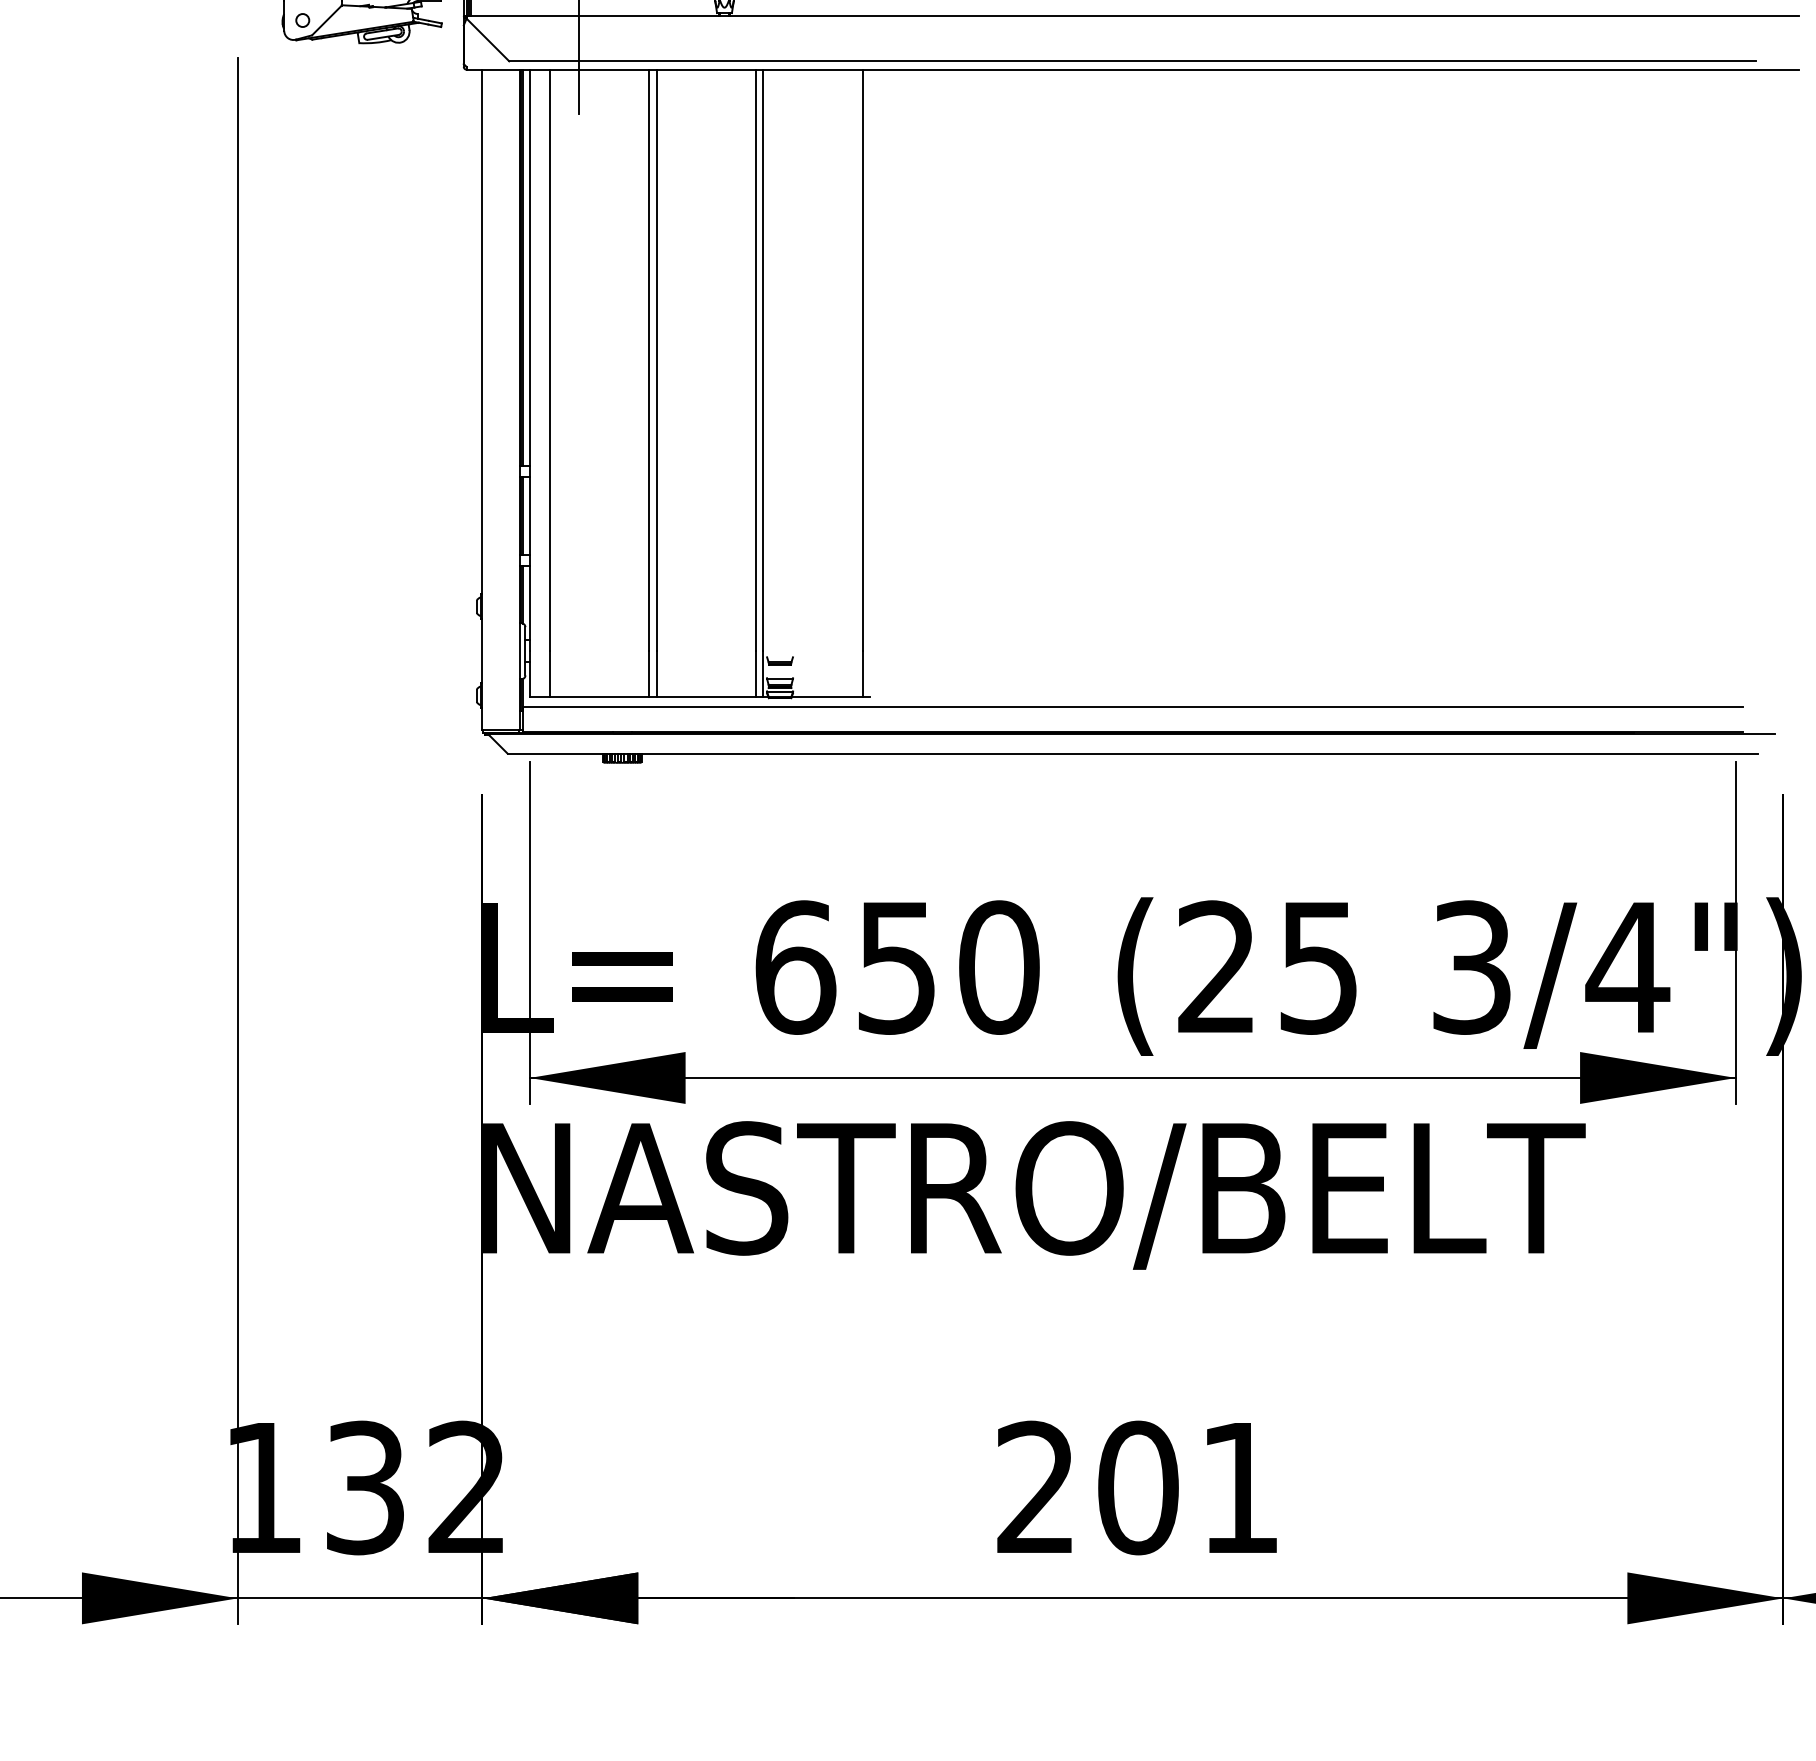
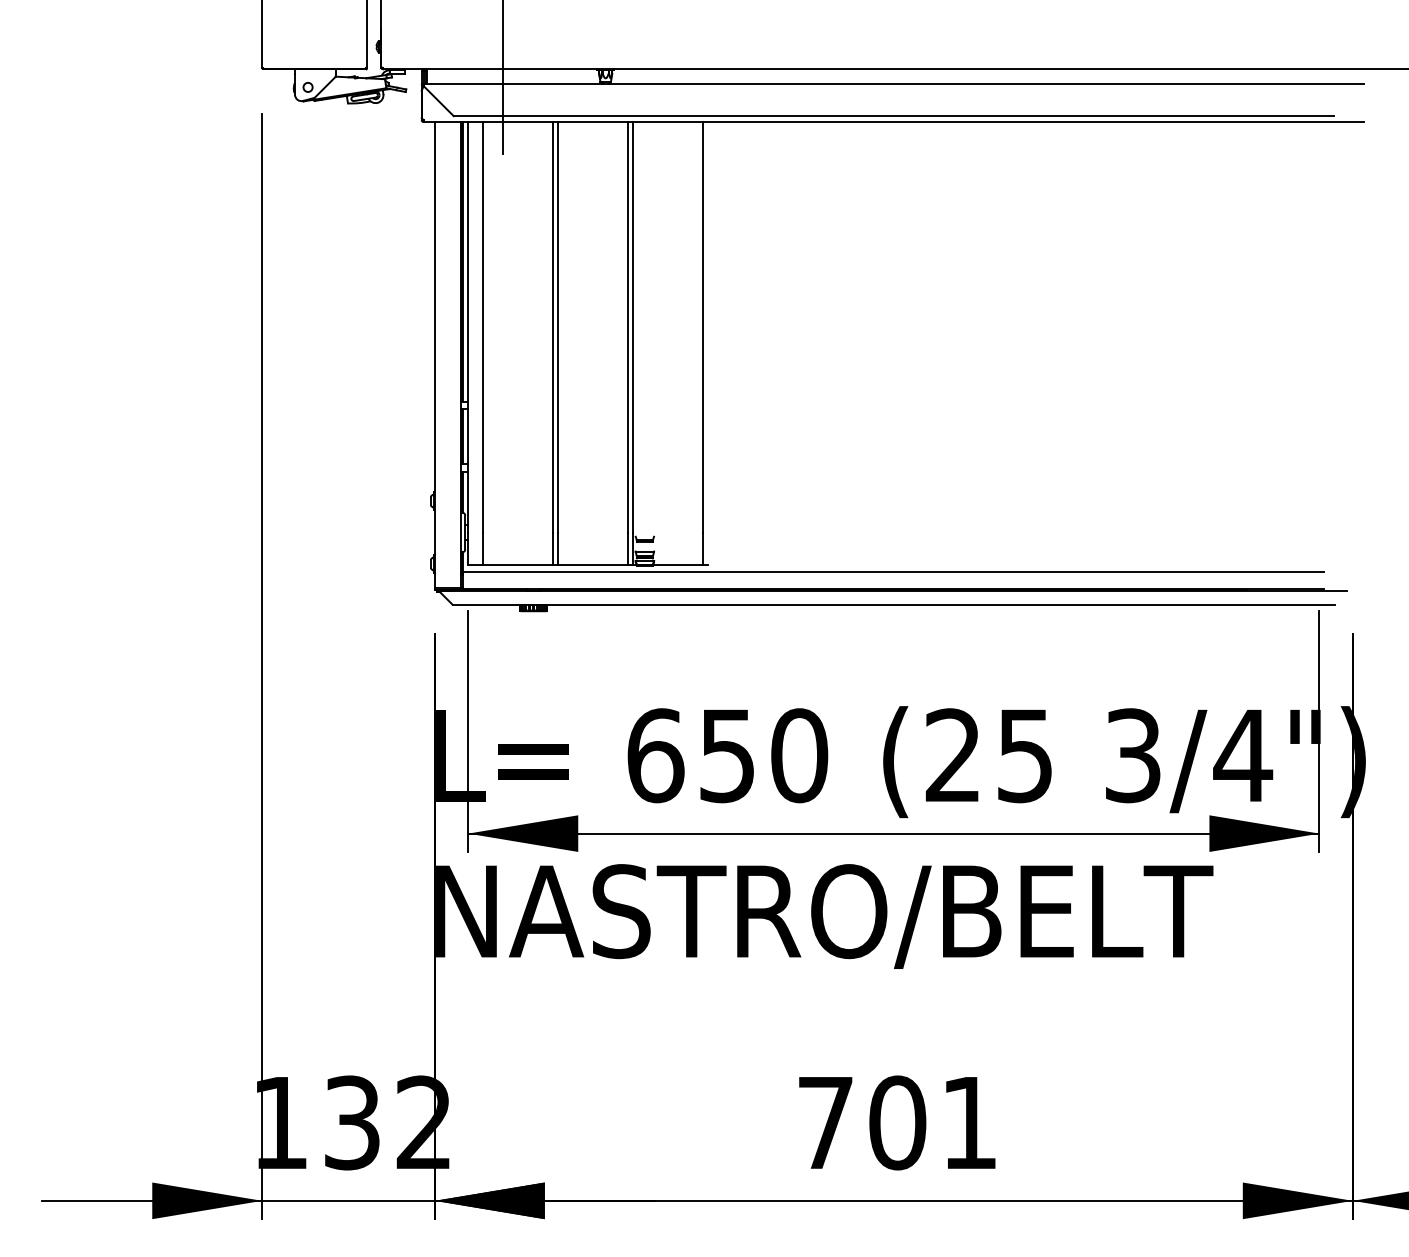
text: (1035, 1485) -> (825, 1121), 201 -> 701

